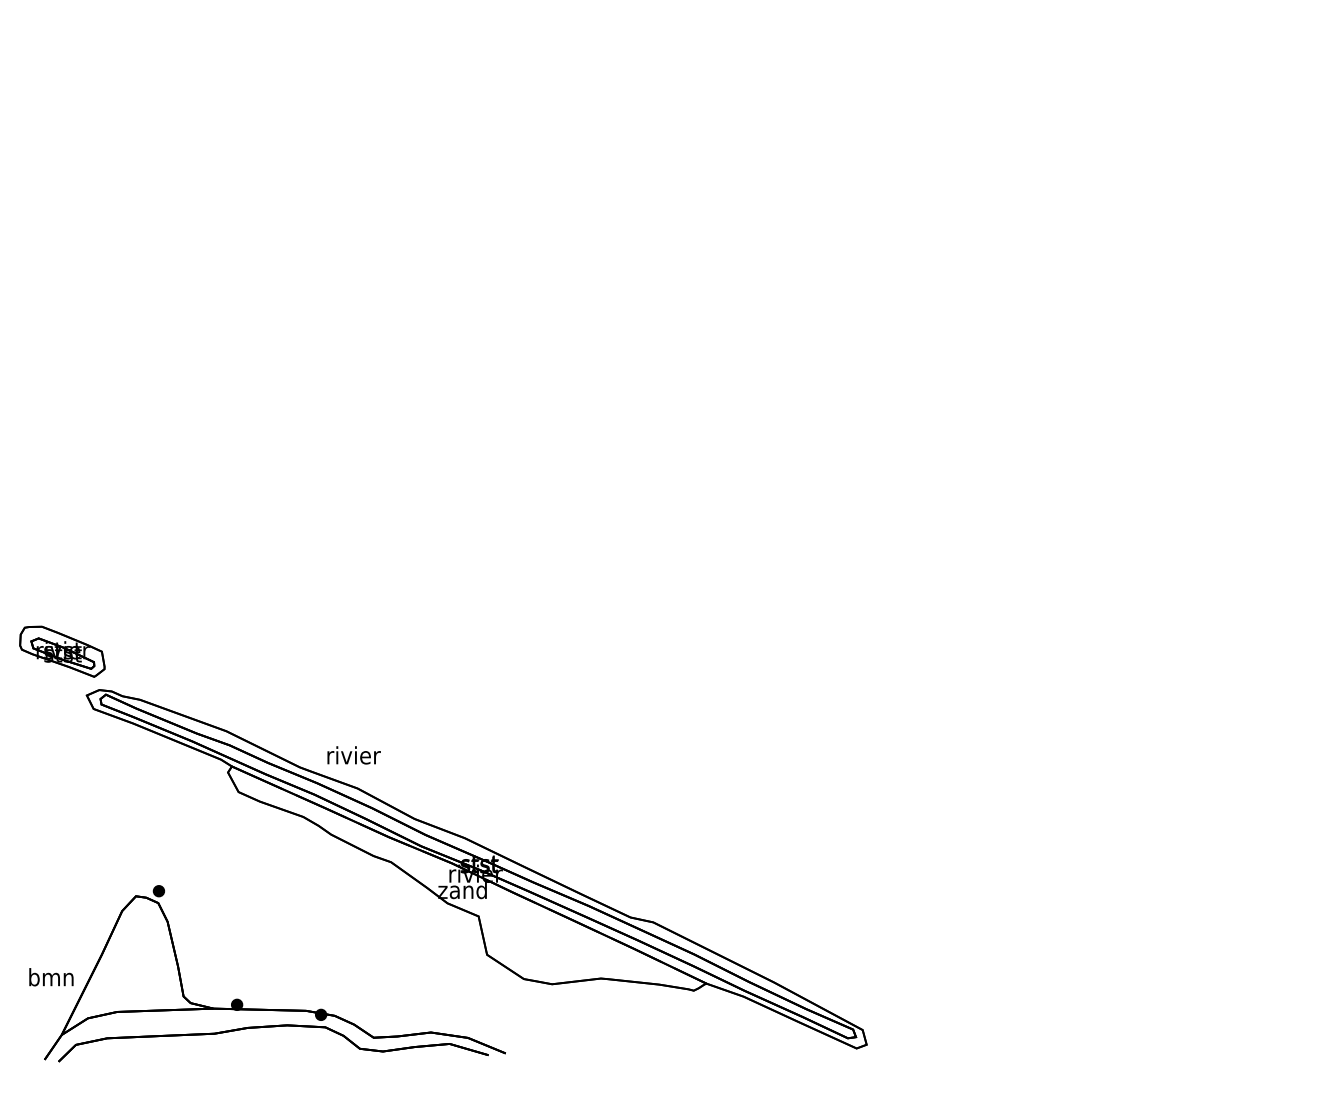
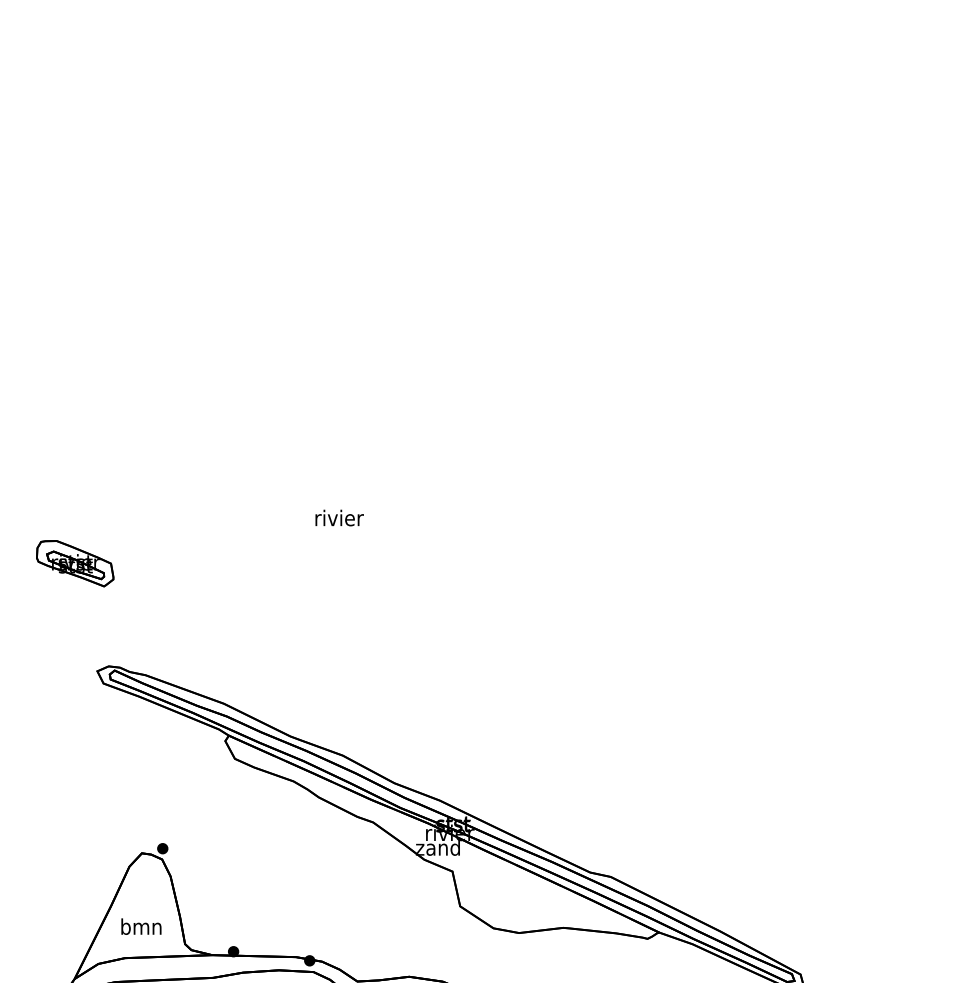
part: (62, 651) -> (75, 563), moved
text: (353, 755) -> (339, 518), moved
text: (51, 977) -> (141, 926), moved

